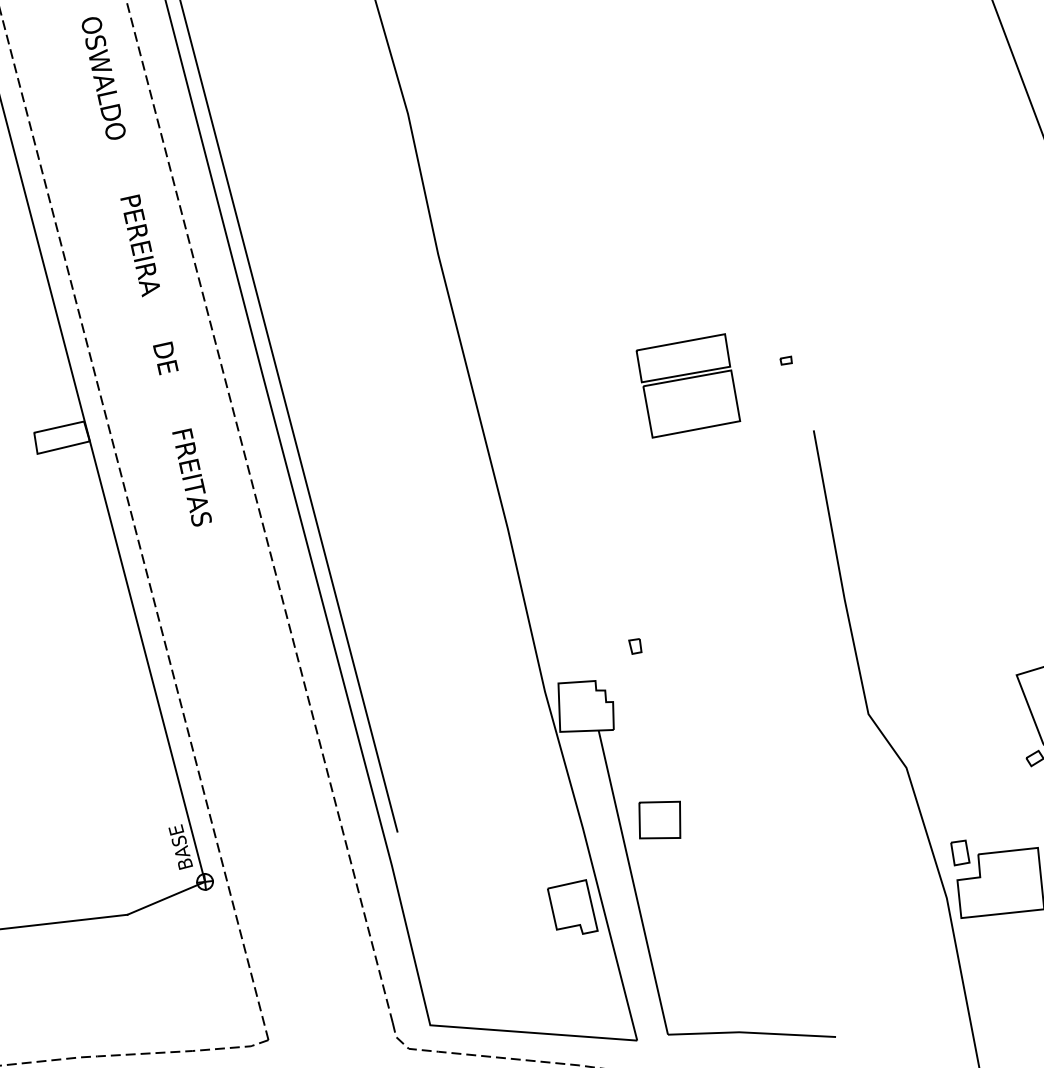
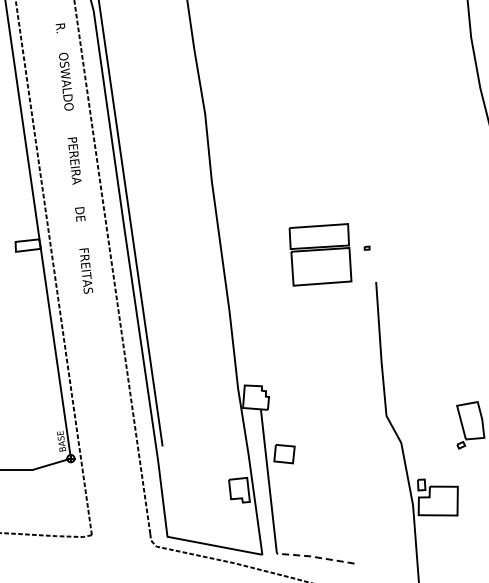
part: (688, 385) -> (320, 254), size x1.4
part: (633, 646) -> (281, 372), removed
line: (749, 1033) -> (314, 557), solid -> dashed

